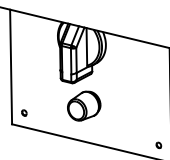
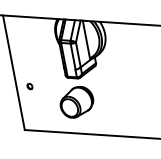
part: (84, 105) -> (77, 101), moved
part: (24, 112) -> (30, 85), moved

